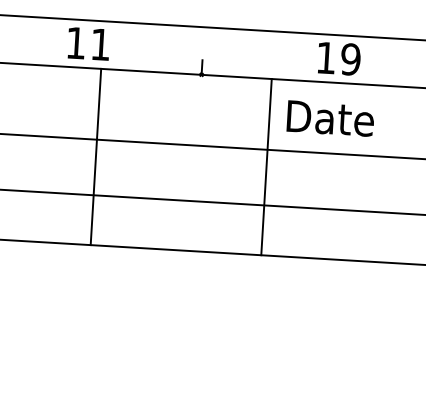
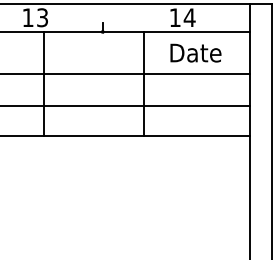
text: (100, 44) -> (42, 17), 11 -> 13
text: (350, 59) -> (189, 17), 19 -> 14
text: (329, 117) -> (195, 52), moved

